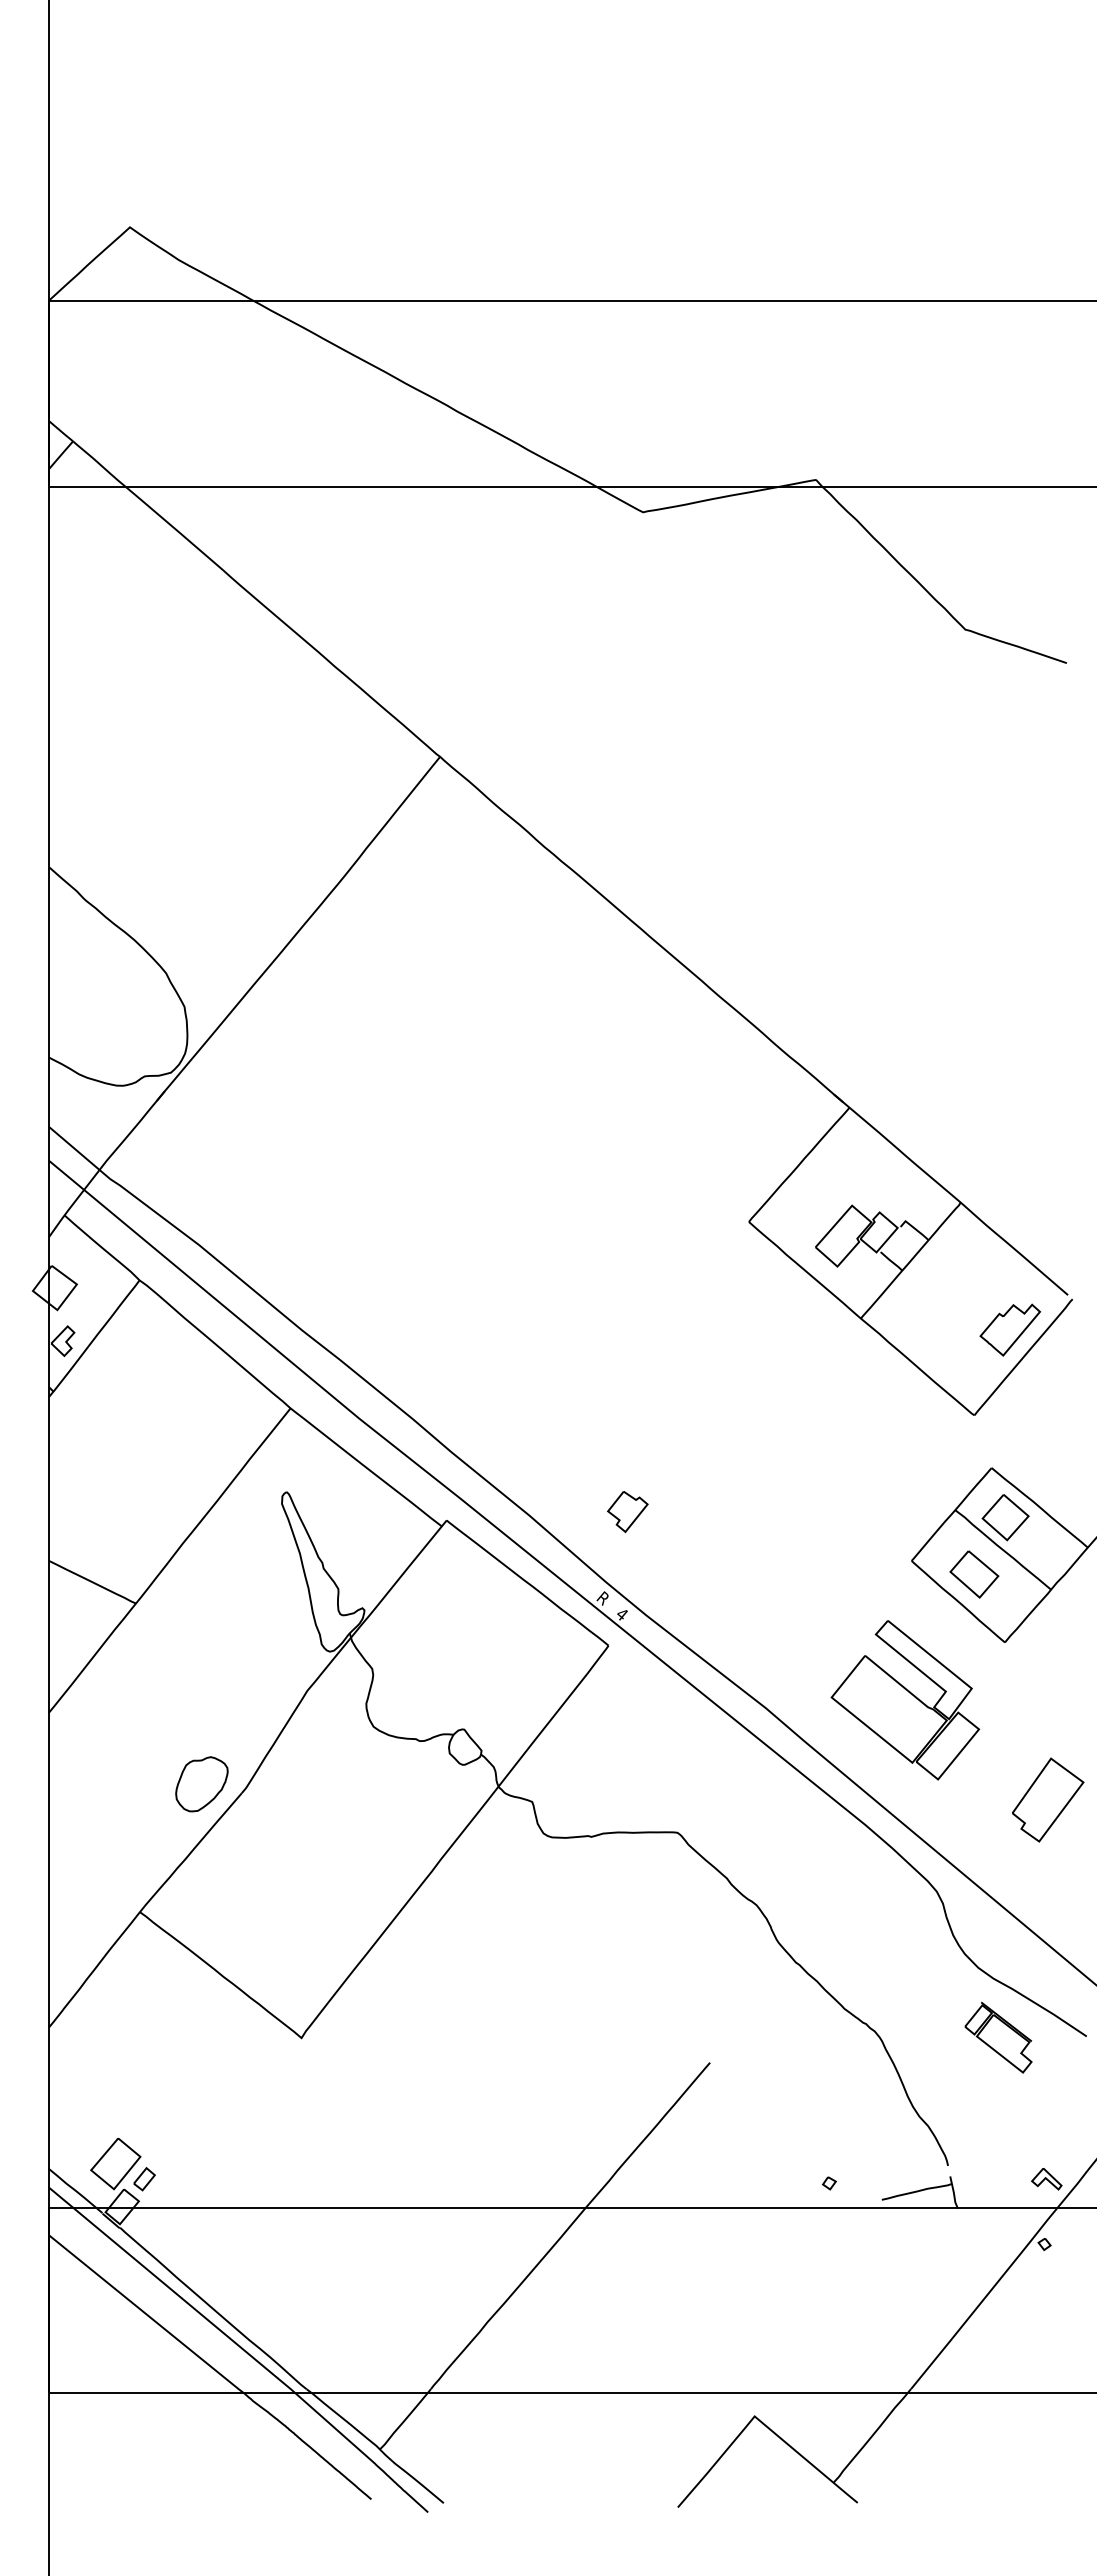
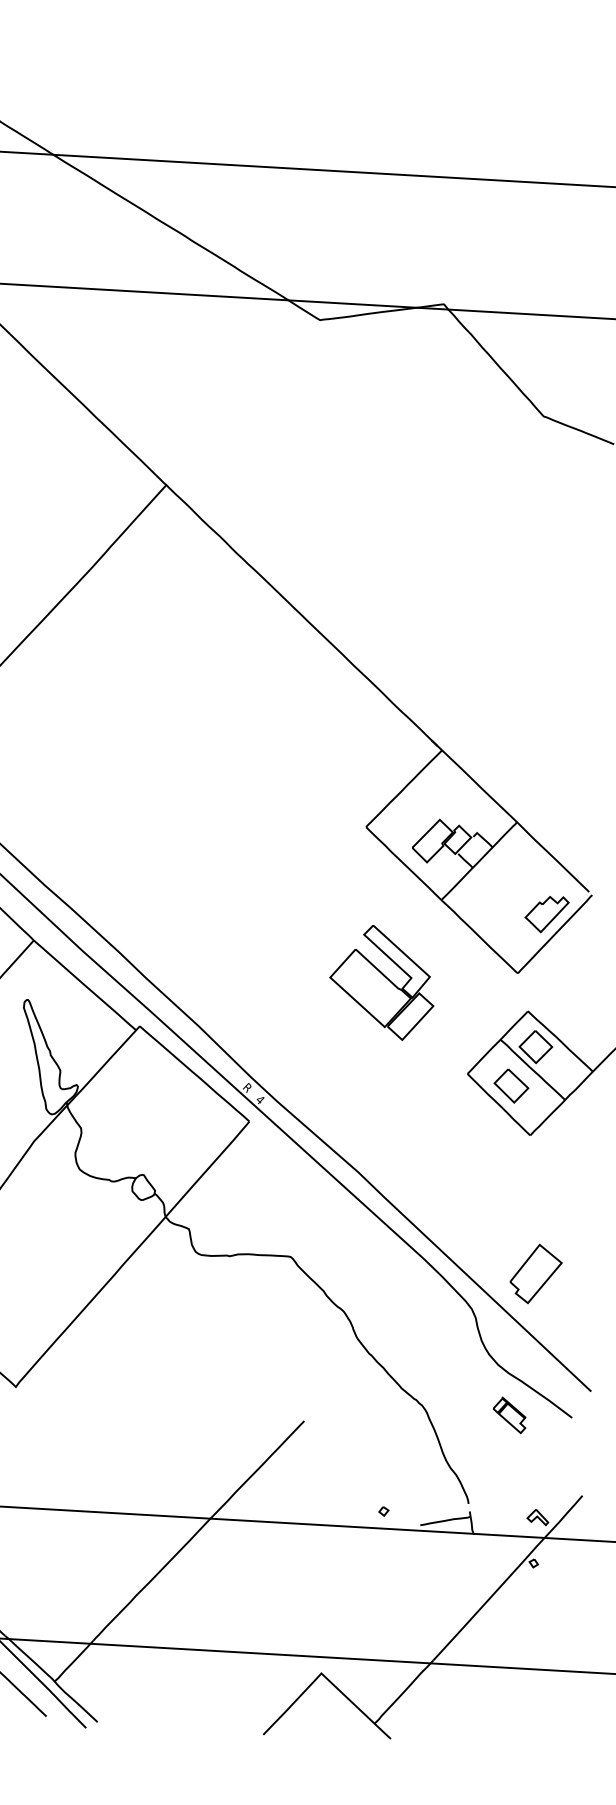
part: (627, 1511) -> (268, 1027), removed
part: (905, 1700) -> (382, 982), moved
part: (1048, 1799) -> (536, 1273), moved
part: (998, 2037) -> (509, 1415), size x0.7

